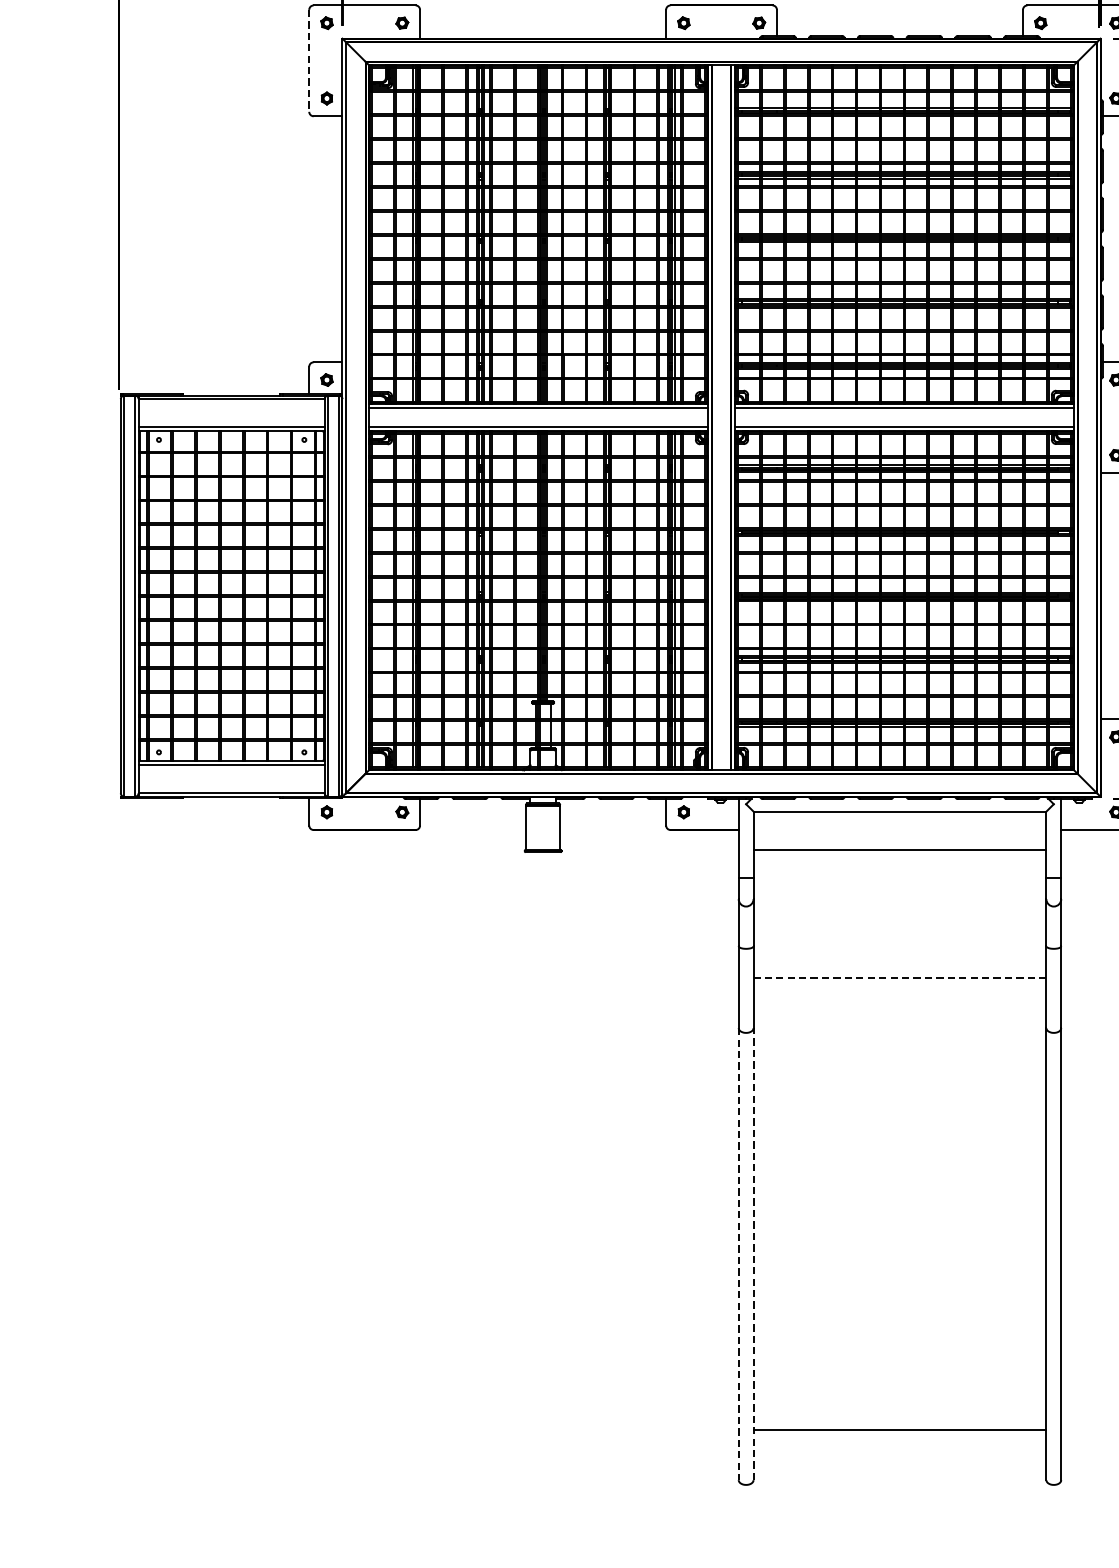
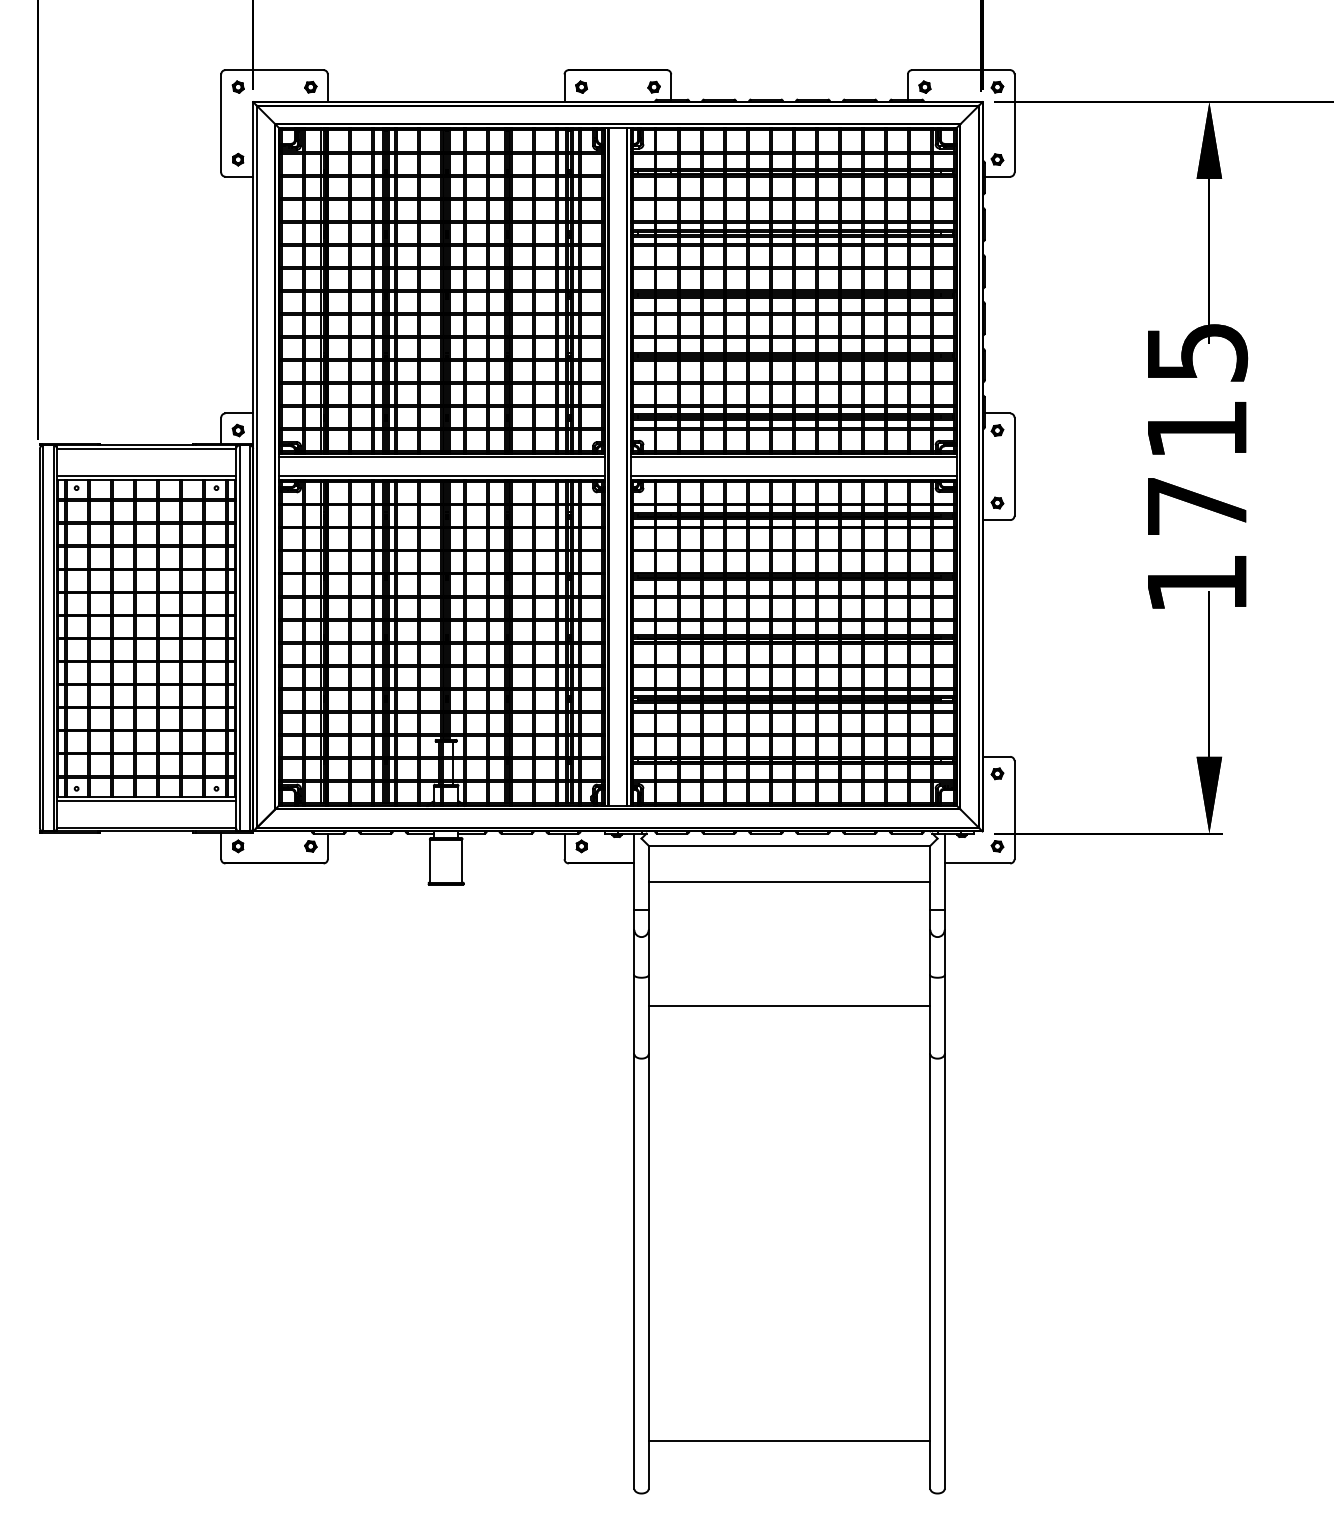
line: (309, 60) -> (221, 123), dashed -> solid
line: (899, 977) -> (789, 1005), dashed -> solid
line: (753, 1254) -> (648, 1271), dashed -> solid
line: (738, 1255) -> (634, 1272), dashed -> solid

